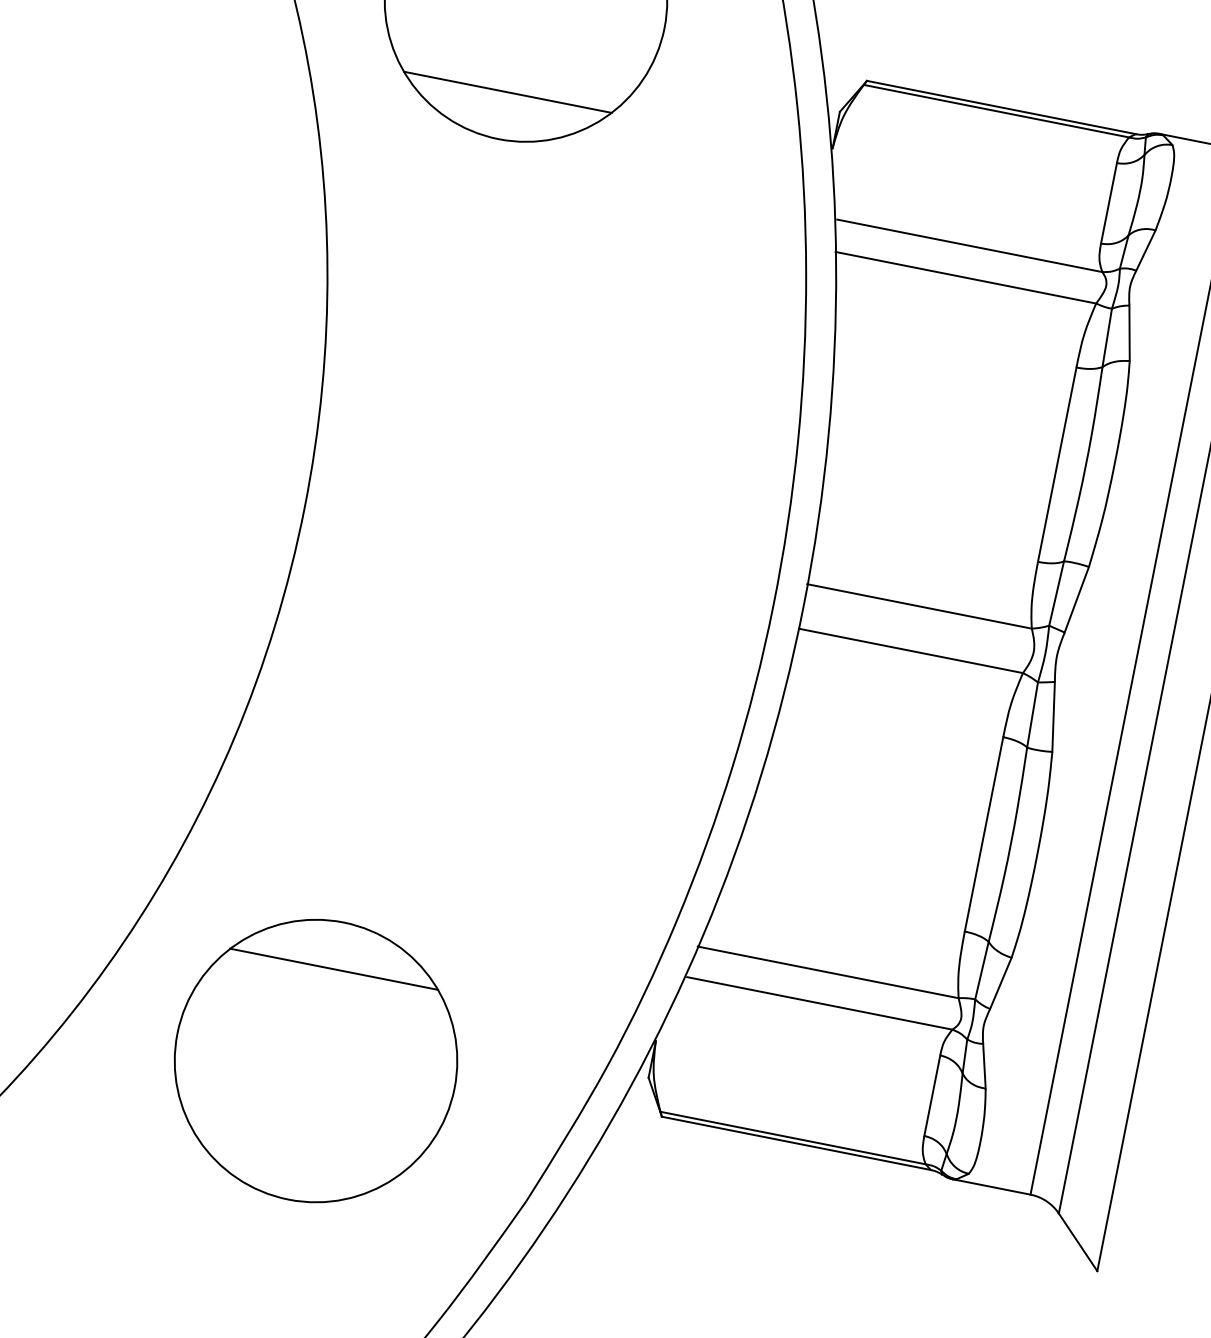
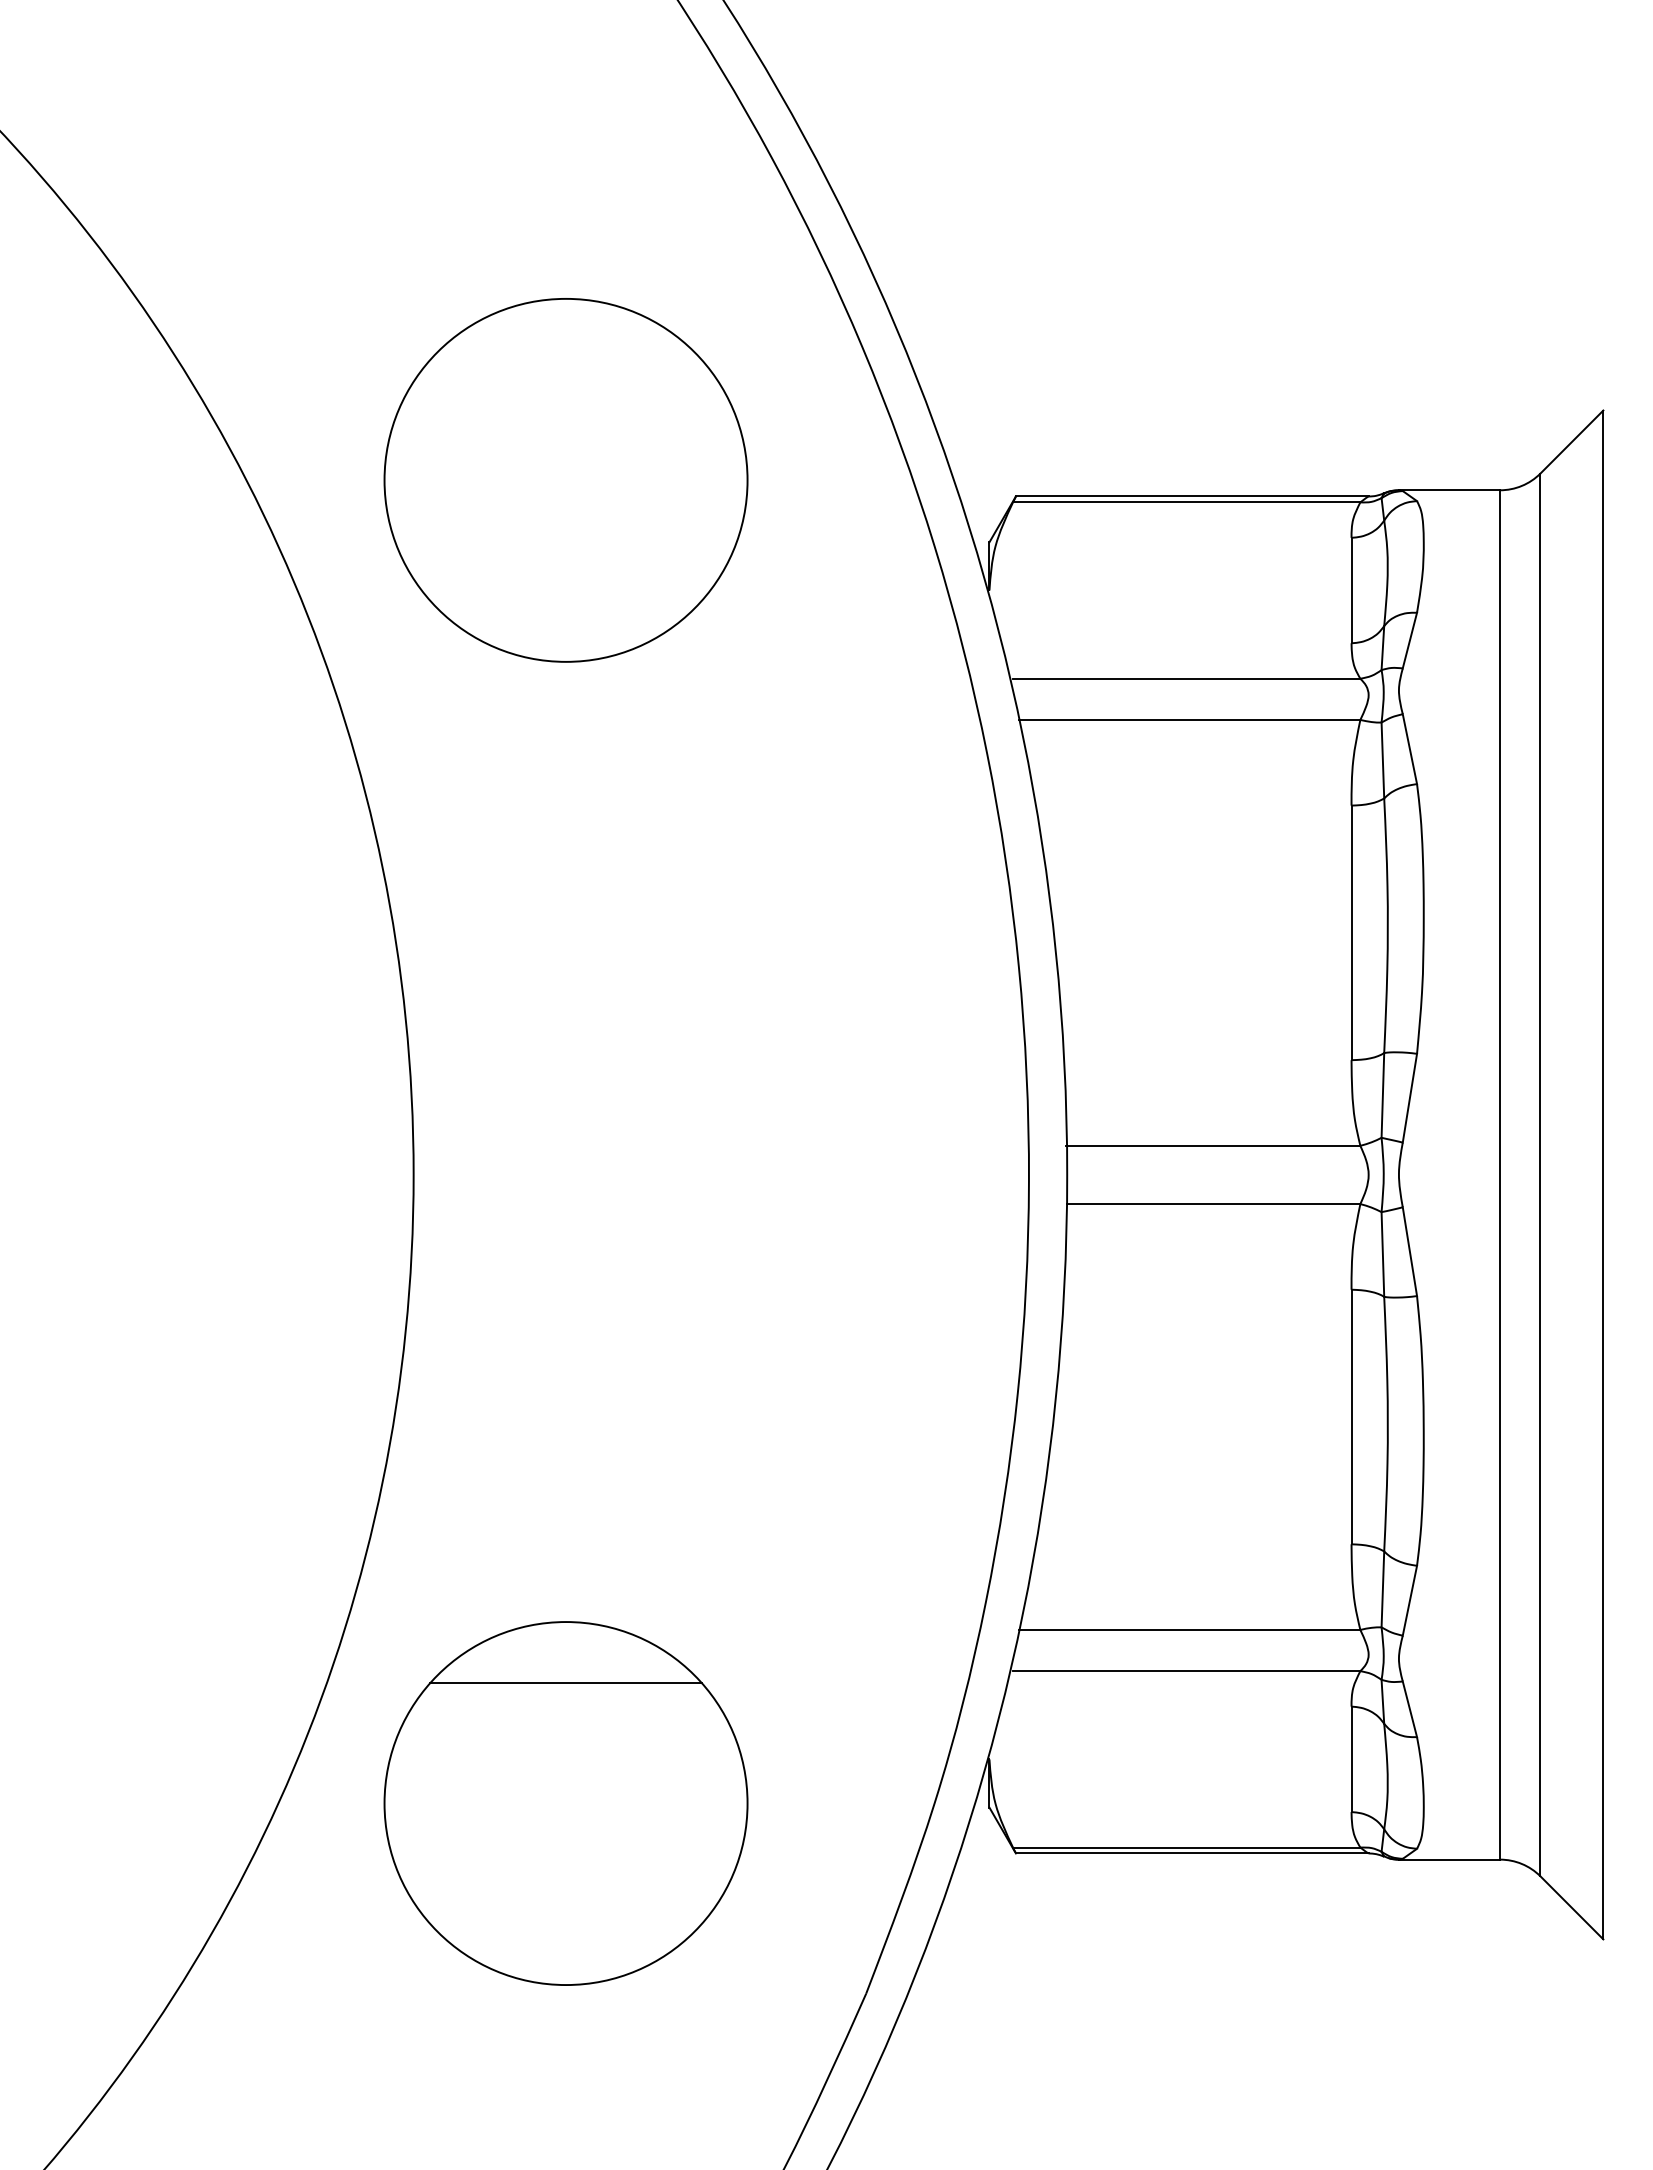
line: (507, 92) -> (565, 600), removed
part: (315, 1060) -> (565, 1803), moved

